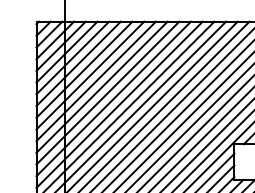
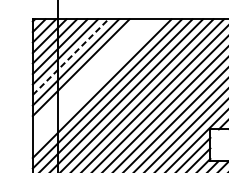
line: (78, 63) -> (70, 56), solid -> dashed
line: (95, 81) -> (85, 73), removed
line: (101, 86) -> (91, 77), removed
line: (107, 92) -> (96, 82), removed

